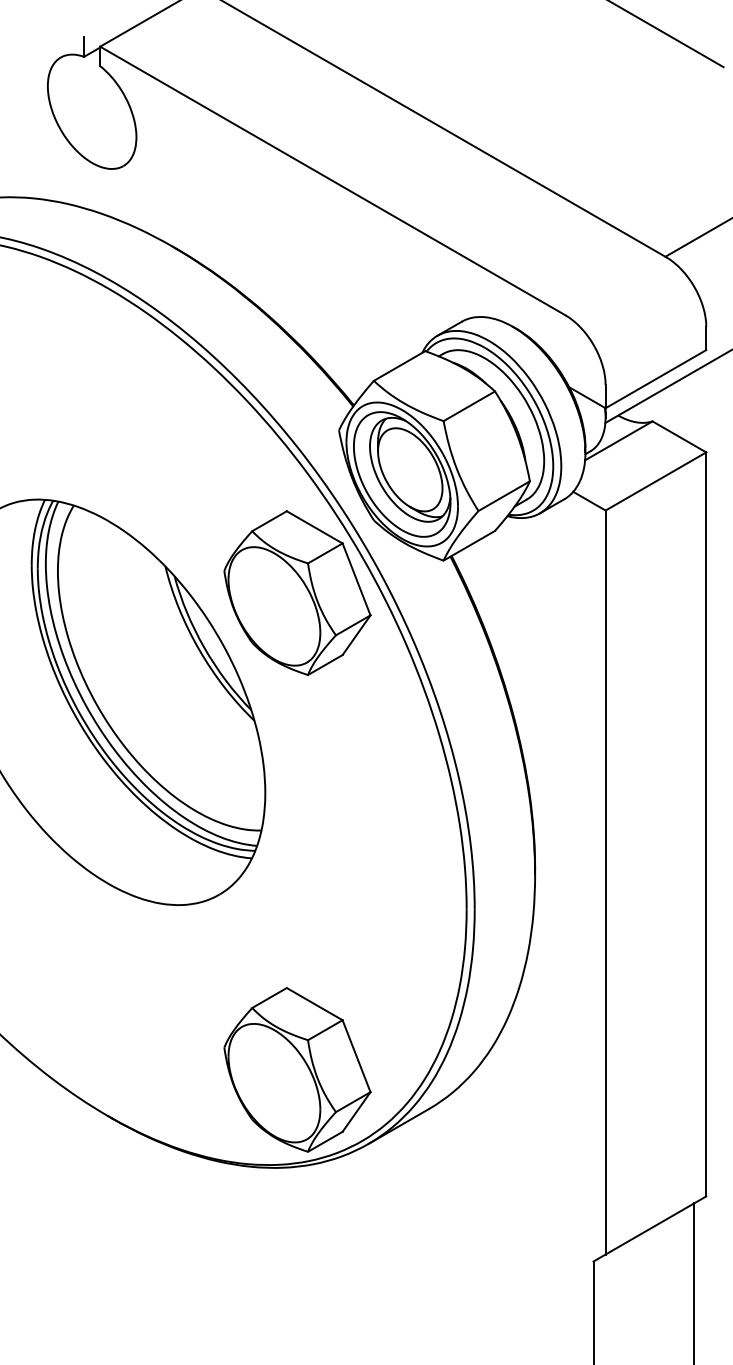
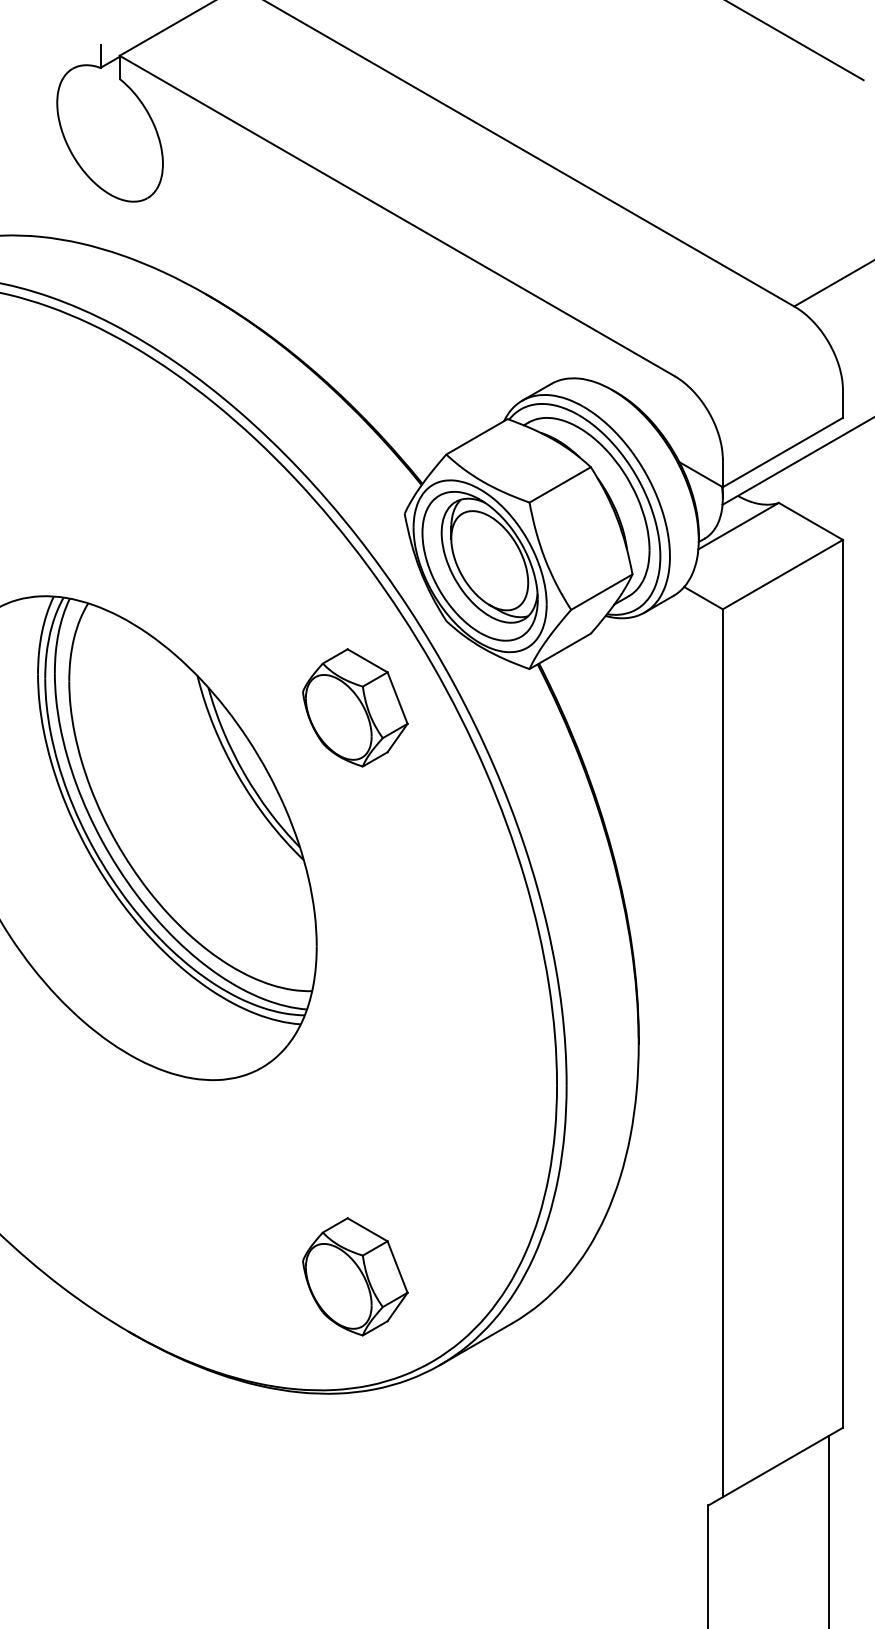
part: (297, 592) -> (355, 707), size x0.6
part: (297, 1069) -> (355, 1276), size x0.6

